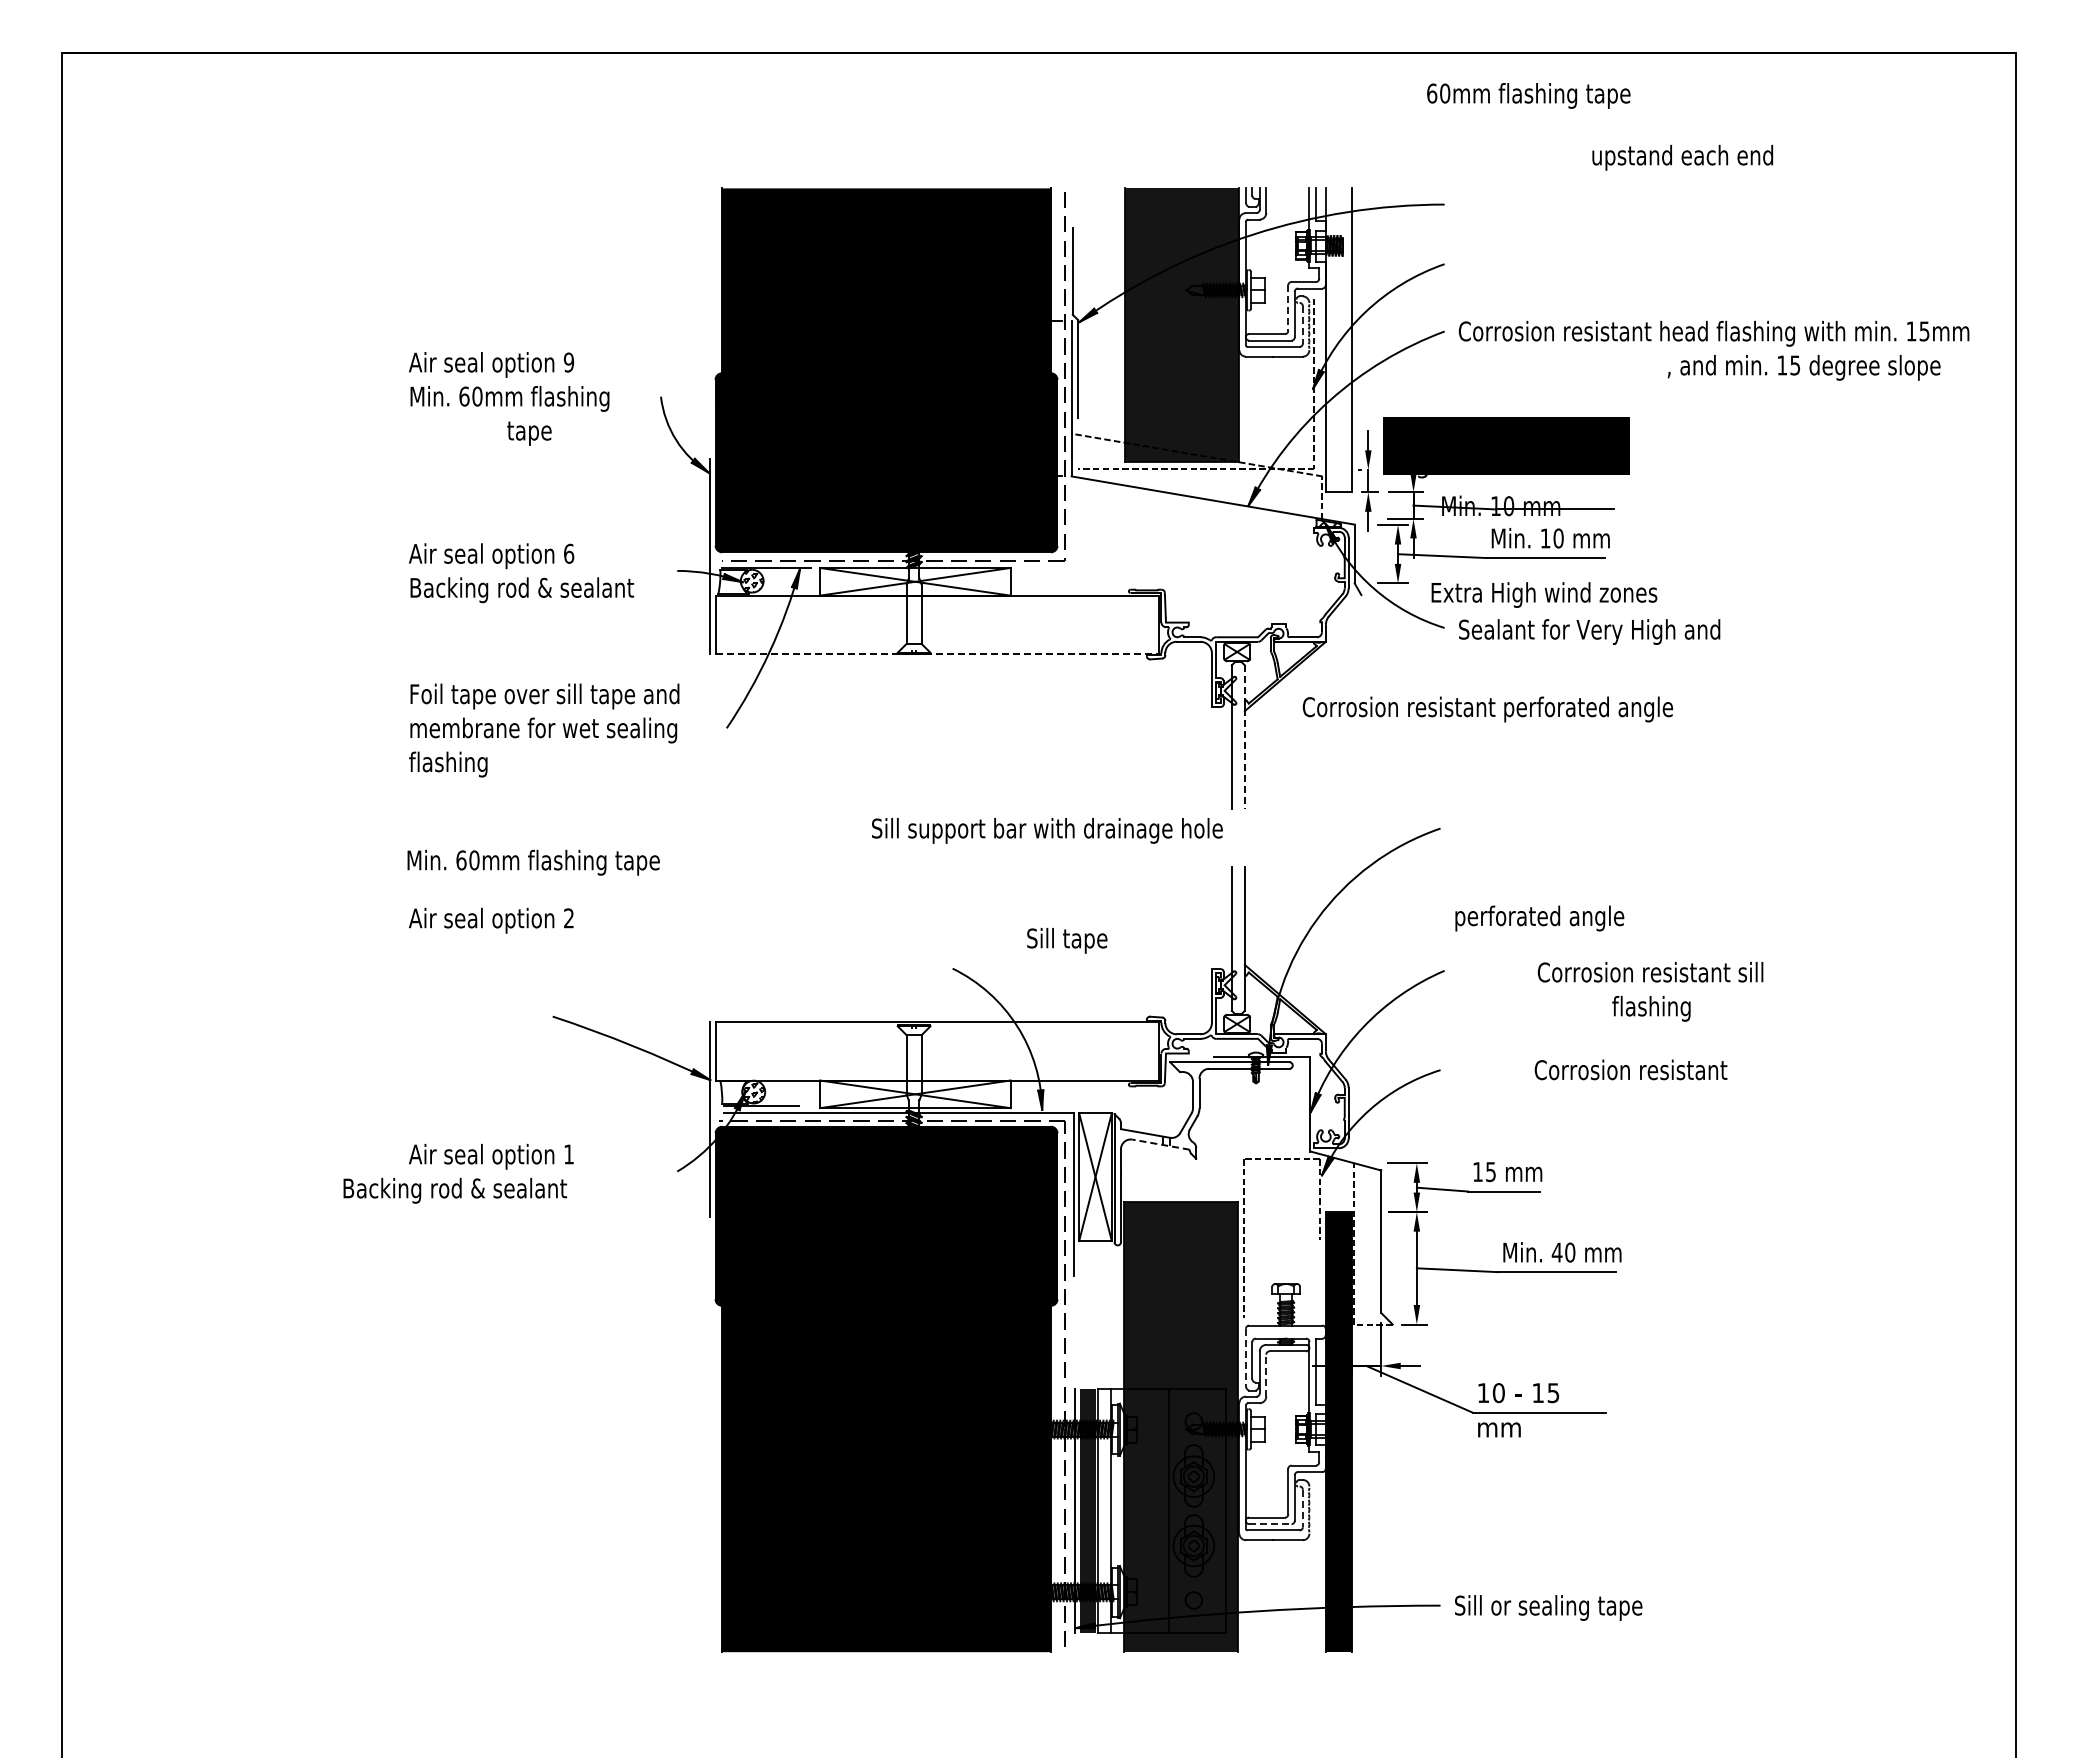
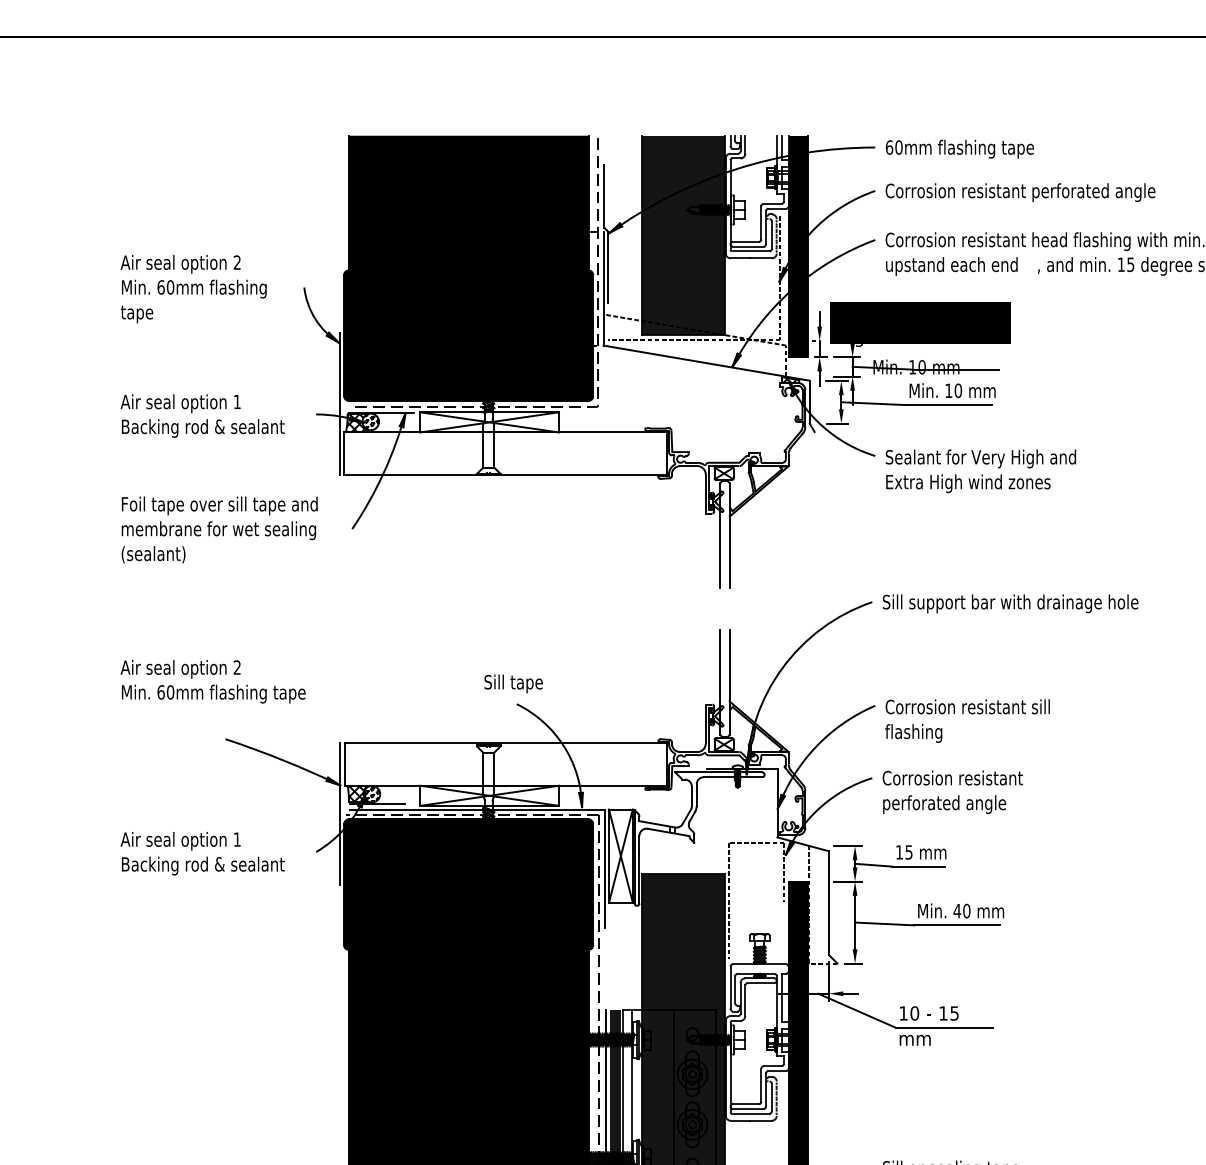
text: (1528, 95) -> (959, 148), moved
text: (1682, 157) -> (951, 266), moved
line: (1288, 308) -> (761, 223), dashed -> solid
line: (1302, 324) -> (771, 234), dashed -> solid
fill: (1338, 340) -> (797, 246), added
text: (568, 362) -> (236, 262), 9 -> 2
text: (529, 433) -> (137, 314), moved
text: (569, 553) -> (237, 401), 6 -> 1
hatch: (732, 582) -> (356, 422), added
text: (1544, 594) -> (968, 483), moved
line: (937, 654) -> (505, 475), dashed -> solid
text: (1487, 709) -> (1020, 192), moved
line: (1244, 737) -> (729, 535), dashed -> solid
text: (453, 764) -> (153, 555), flashing -> (sealant)
text: (1047, 830) -> (1010, 603), moved
text: (533, 862) -> (213, 693), moved
text: (1539, 918) -> (944, 804), moved
text: (1067, 940) -> (513, 683), moved
text: (1650, 972) -> (967, 707), moved
text: (1651, 1008) -> (913, 733), moved
text: (1630, 1069) -> (952, 777), moved
hatch: (732, 1091) -> (356, 793), added
line: (1160, 1144) -> (668, 832), dashed -> solid
text: (455, 1190) -> (203, 865), moved
line: (1245, 1357) -> (730, 987), dashed -> solid
line: (1266, 1375) -> (745, 1000), dashed -> solid
line: (1302, 1508) -> (771, 1097), dashed -> solid
line: (1270, 1524) -> (748, 1109), dashed -> solid

